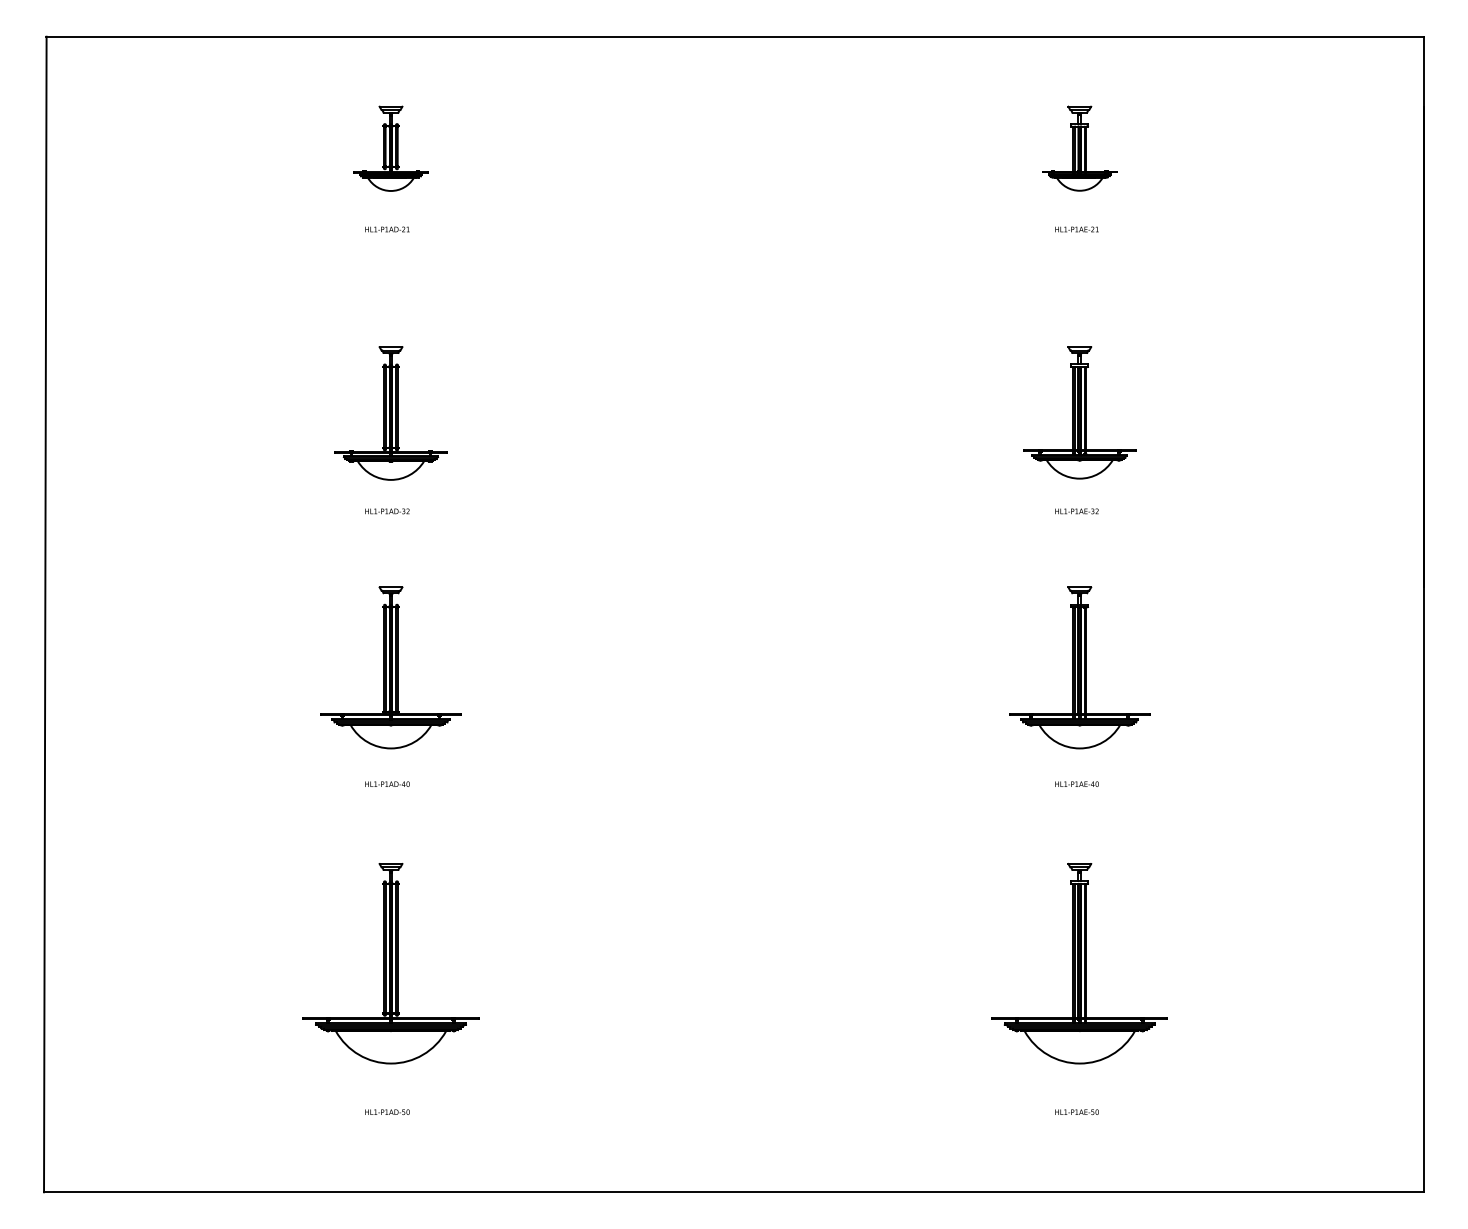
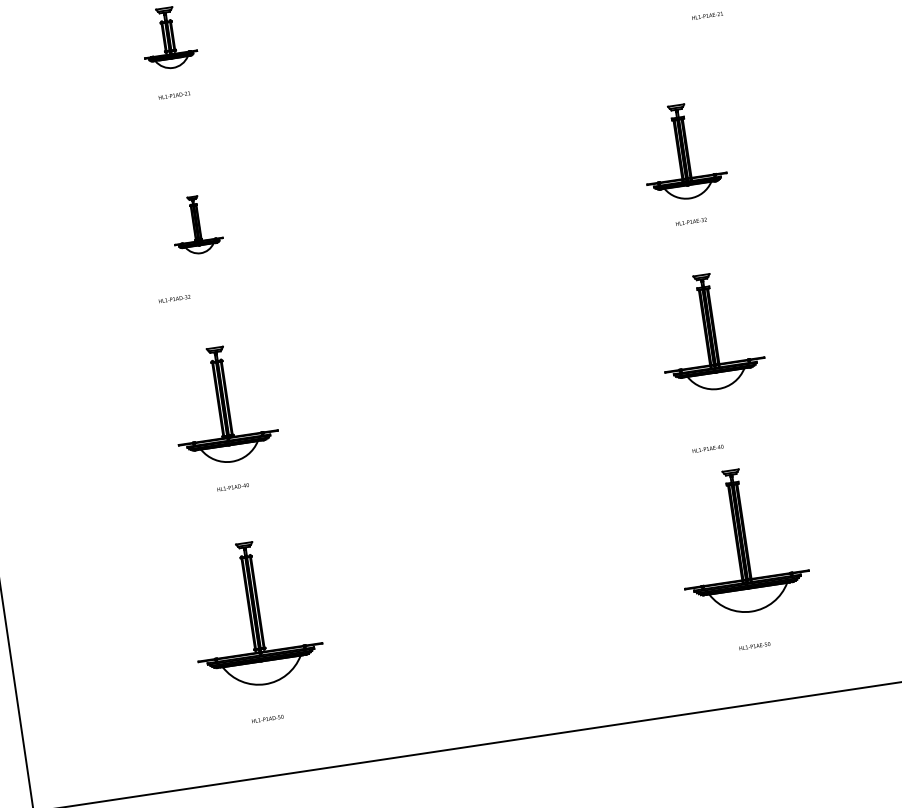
text: (1076, 229) -> (707, 15), moved
part: (390, 413) -> (196, 225), size x0.6
text: (387, 511) -> (174, 299), moved
text: (1076, 783) -> (707, 448), moved

